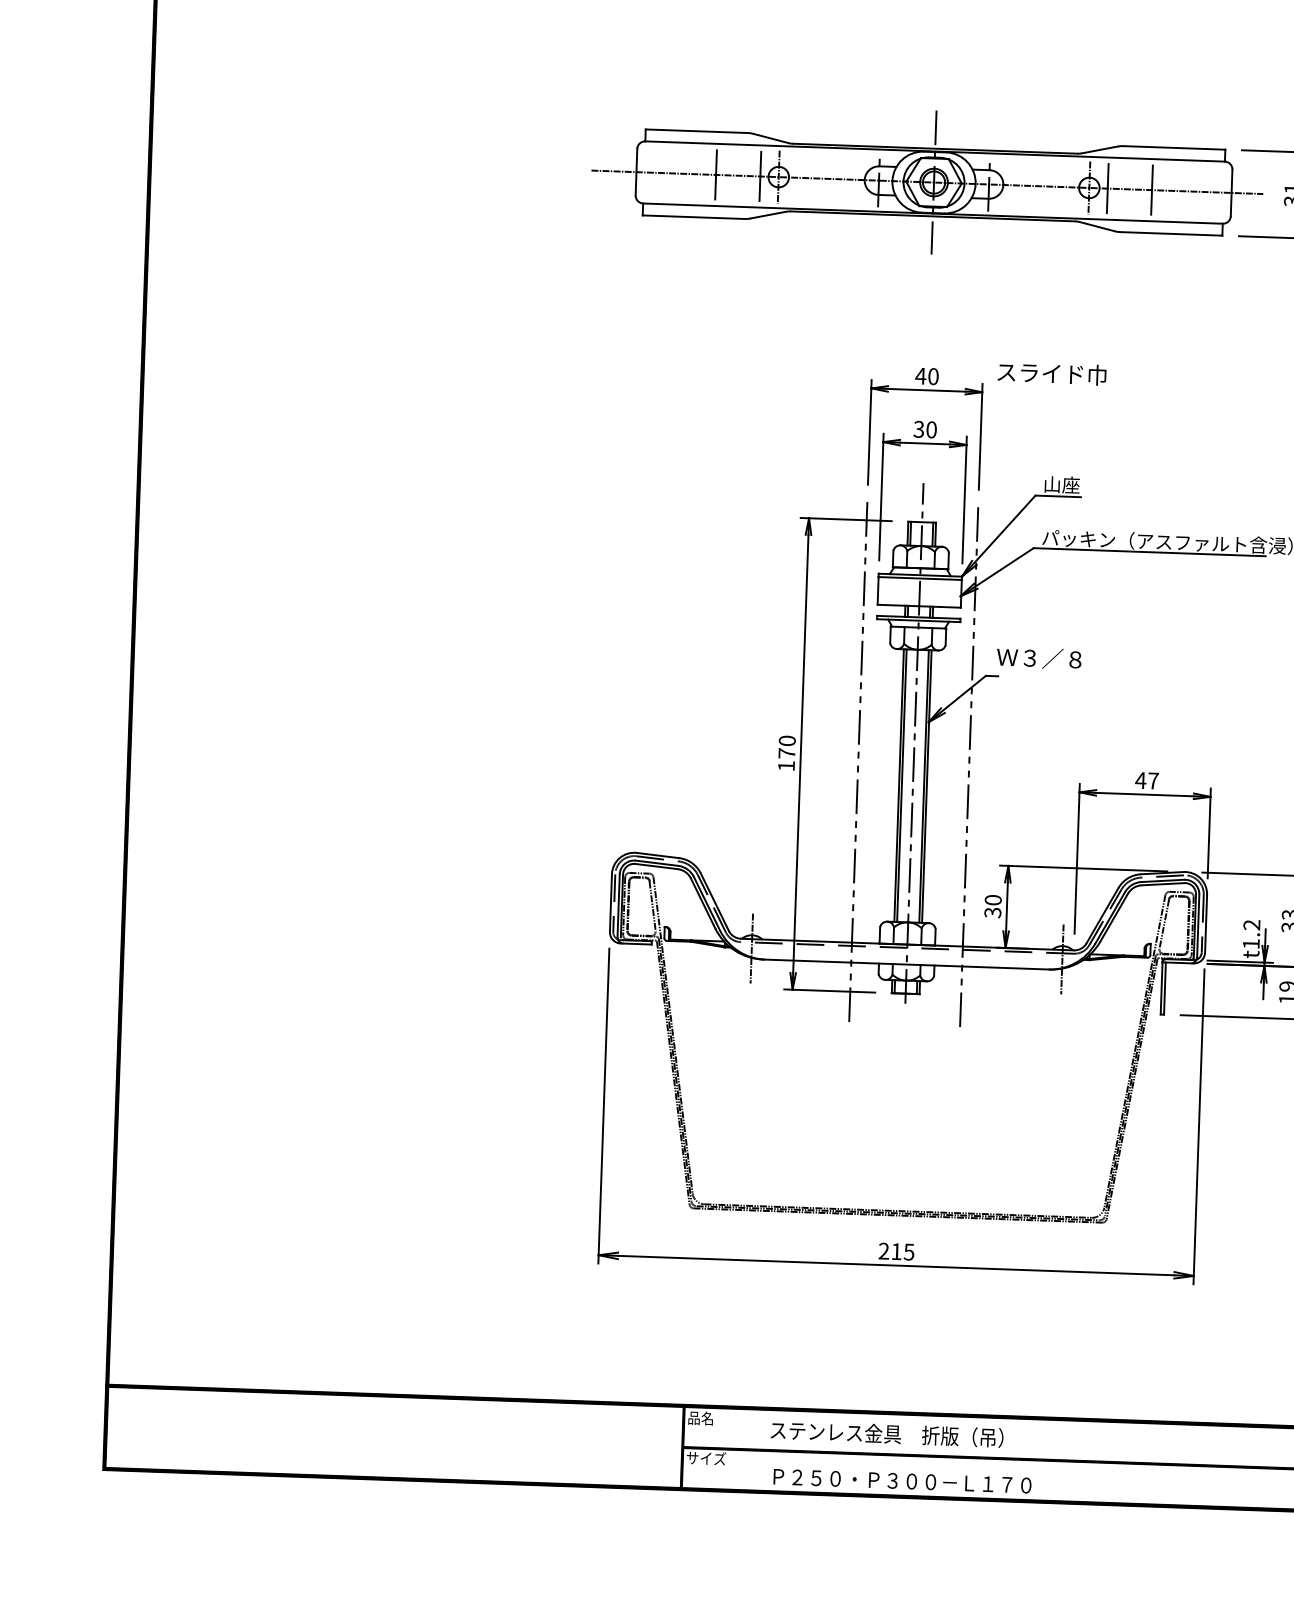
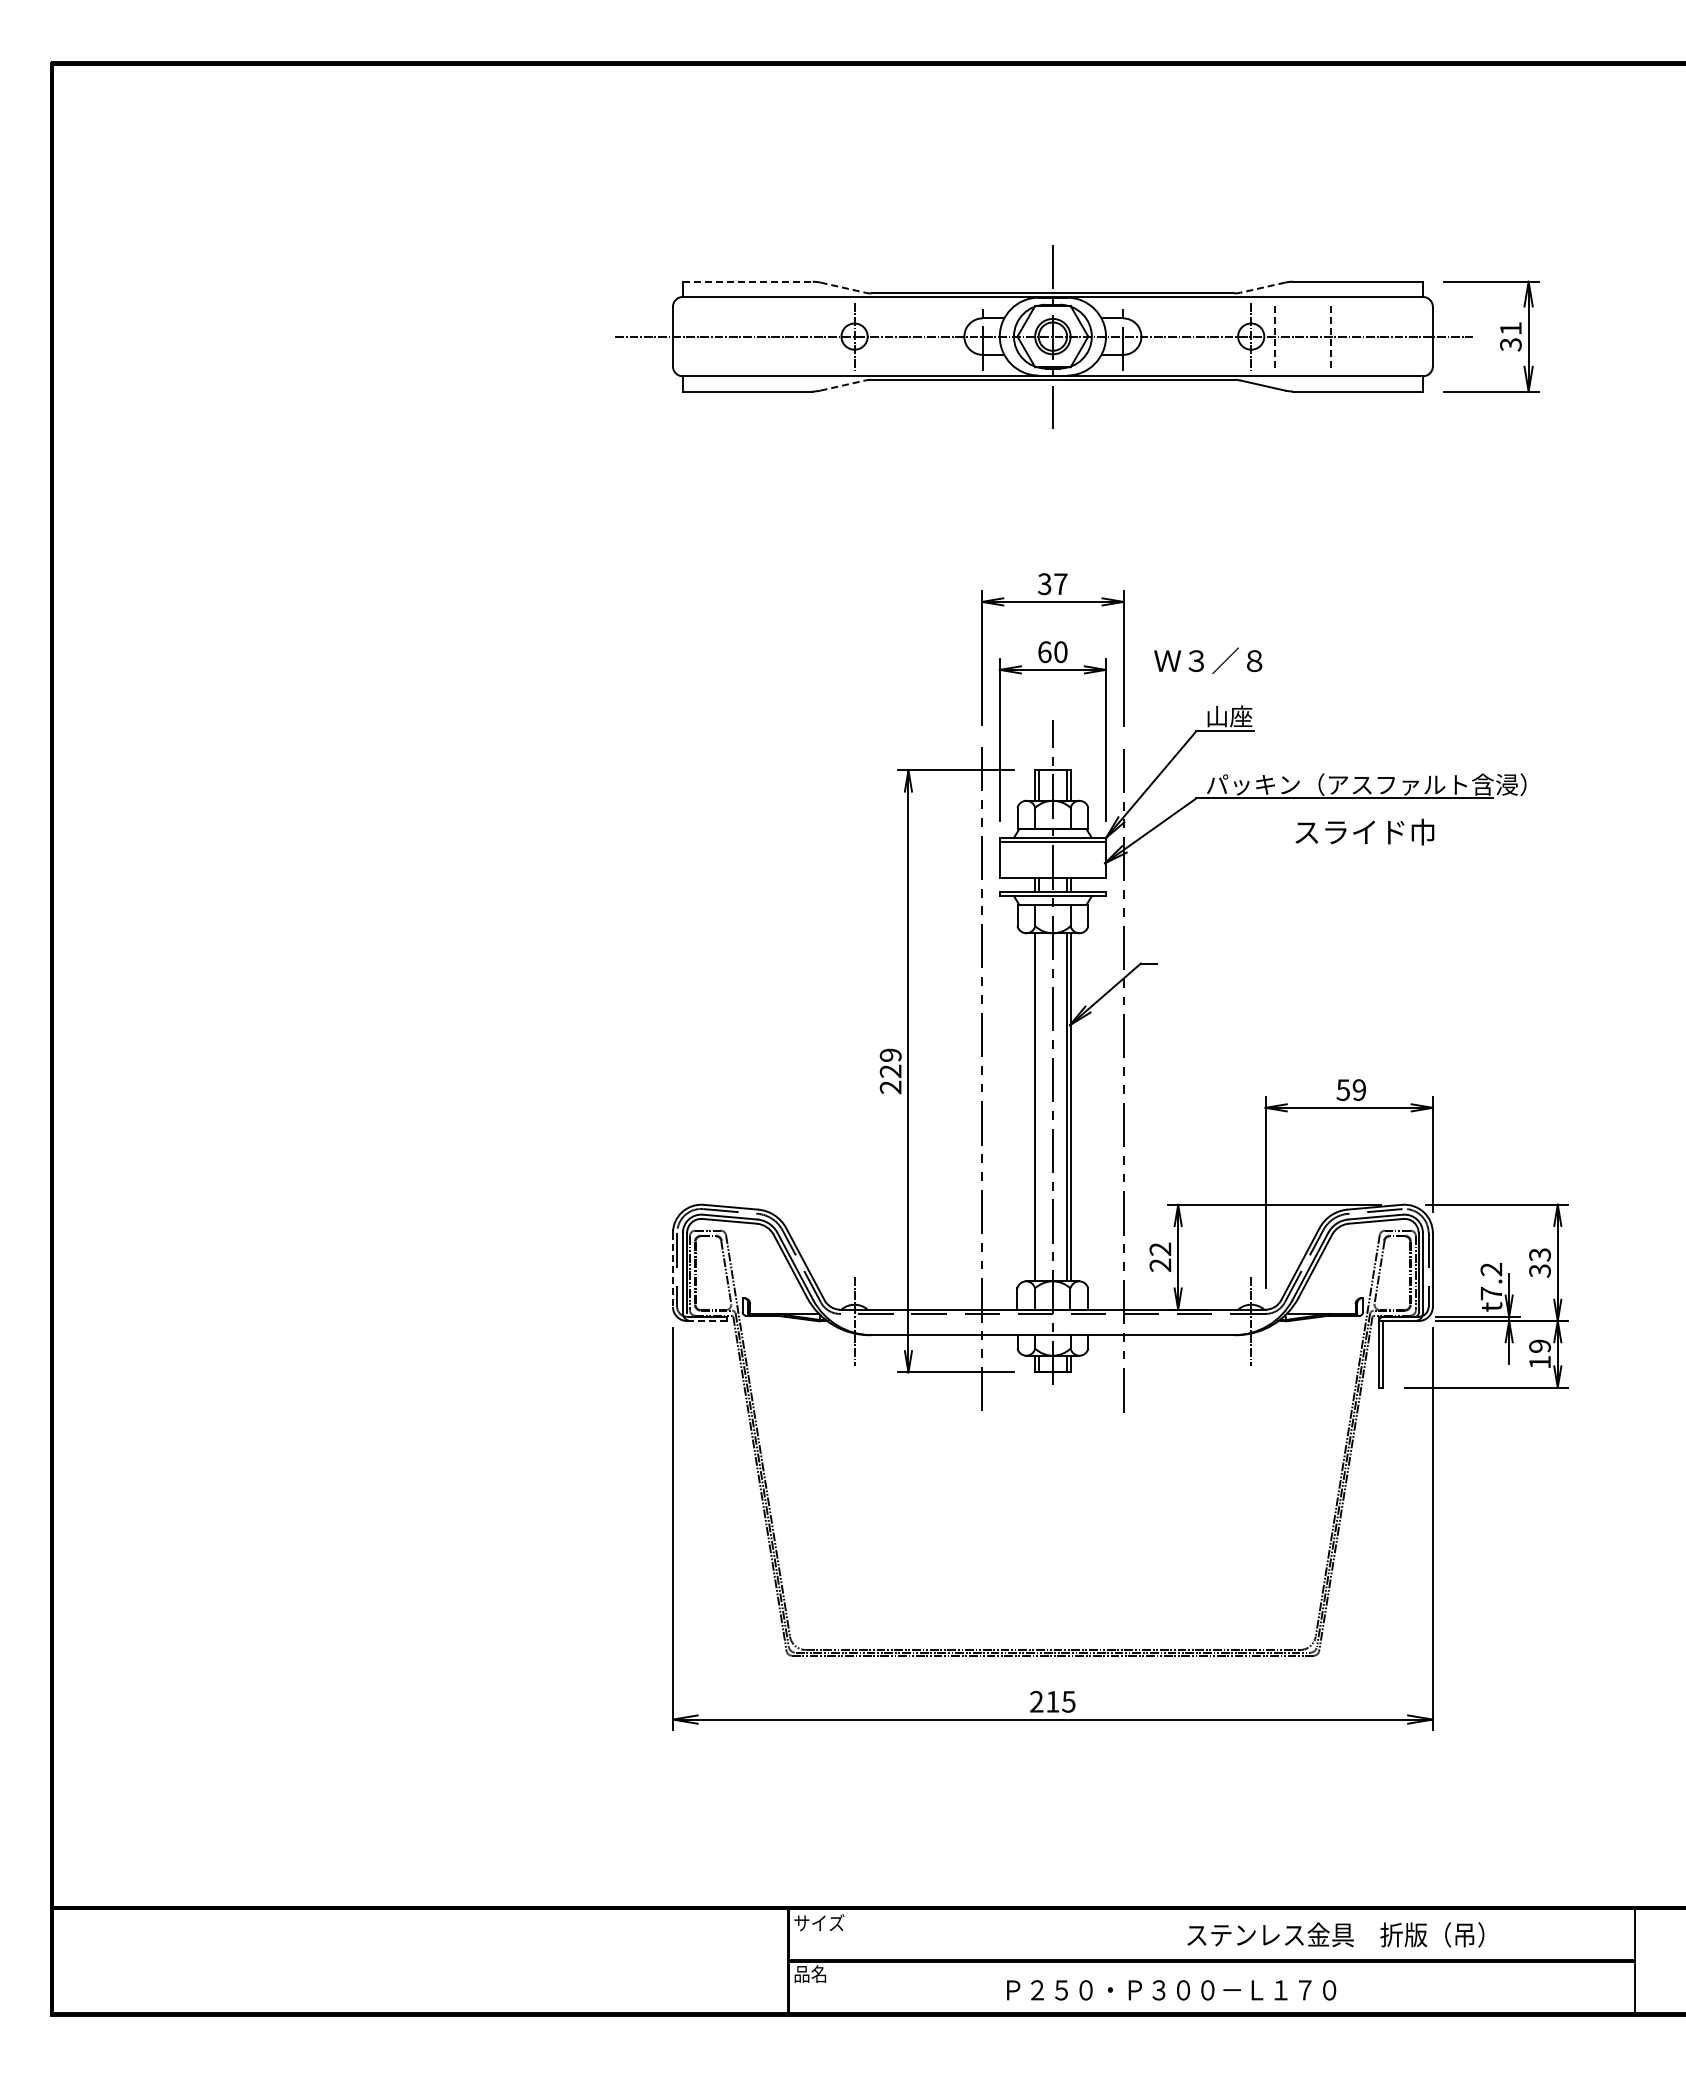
line: (696, 131) -> (747, 281), solid -> dashed
line: (770, 138) -> (842, 287), solid -> dashed
line: (1099, 149) -> (1262, 287), solid -> dashed
line: (716, 174) -> (774, 336), removed
line: (760, 176) -> (831, 336), removed
line: (1107, 188) -> (1274, 336), solid -> dashed
line: (1152, 190) -> (1331, 336), solid -> dashed
line: (767, 215) -> (842, 385), solid -> dashed
text: (1051, 373) -> (1364, 831), moved
text: (926, 376) -> (1052, 584), 40 -> 37
text: (918, 429) -> (1044, 652), 30 -> 60
text: (1039, 658) -> (1208, 660), moved
text: (786, 753) -> (890, 1071), 170 -> 229
text: (1147, 781) -> (1351, 1090), 47 -> 59
line: (901, 785) -> (1038, 1107), removed
line: (610, 902) -> (672, 1269), solid -> dashed
text: (993, 906) -> (1160, 1257), 30 -> 22
text: (1251, 943) -> (1491, 1293), t1.2 -> t7.2
line: (635, 944) -> (706, 1321), solid -> dashed
text: (707, 1418) -> (819, 1922), 品名 -> サイズ
text: (886, 1433) -> (1335, 1934), moved
text: (706, 1458) -> (819, 1973), サイズ -> 品名
text: (902, 1481) -> (1171, 1990), moved

